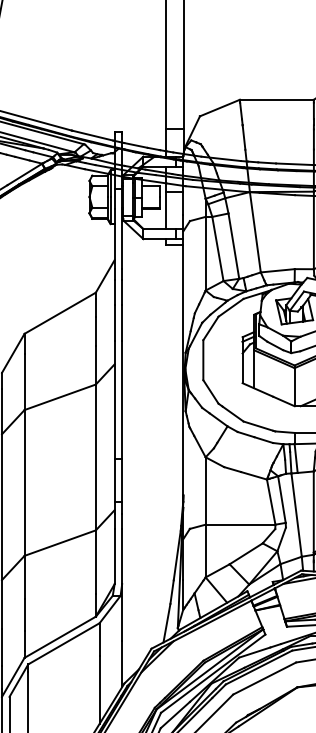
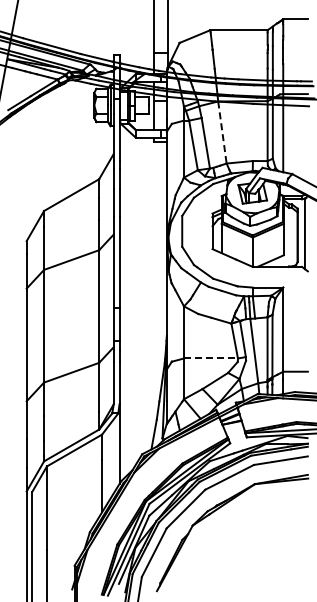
line: (255, 233) -> (222, 133), solid -> dashed
line: (239, 524) -> (210, 358), solid -> dashed

